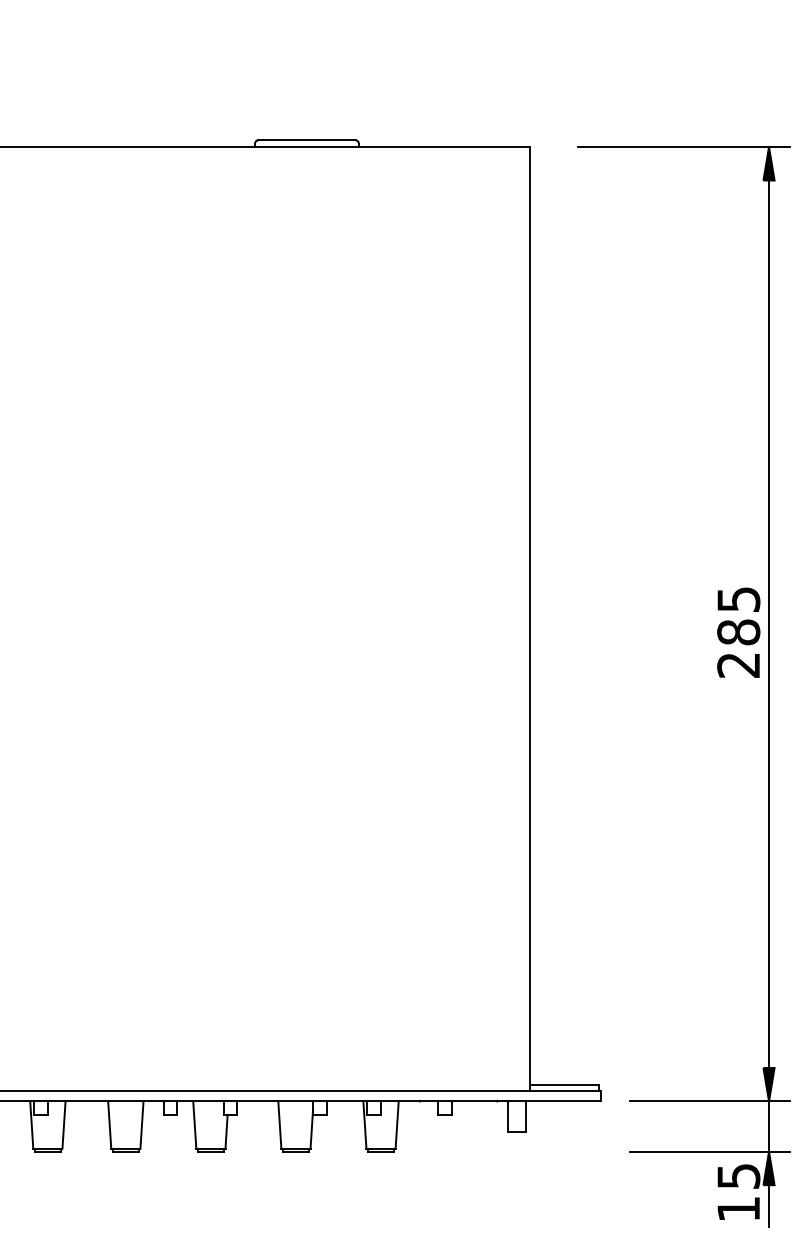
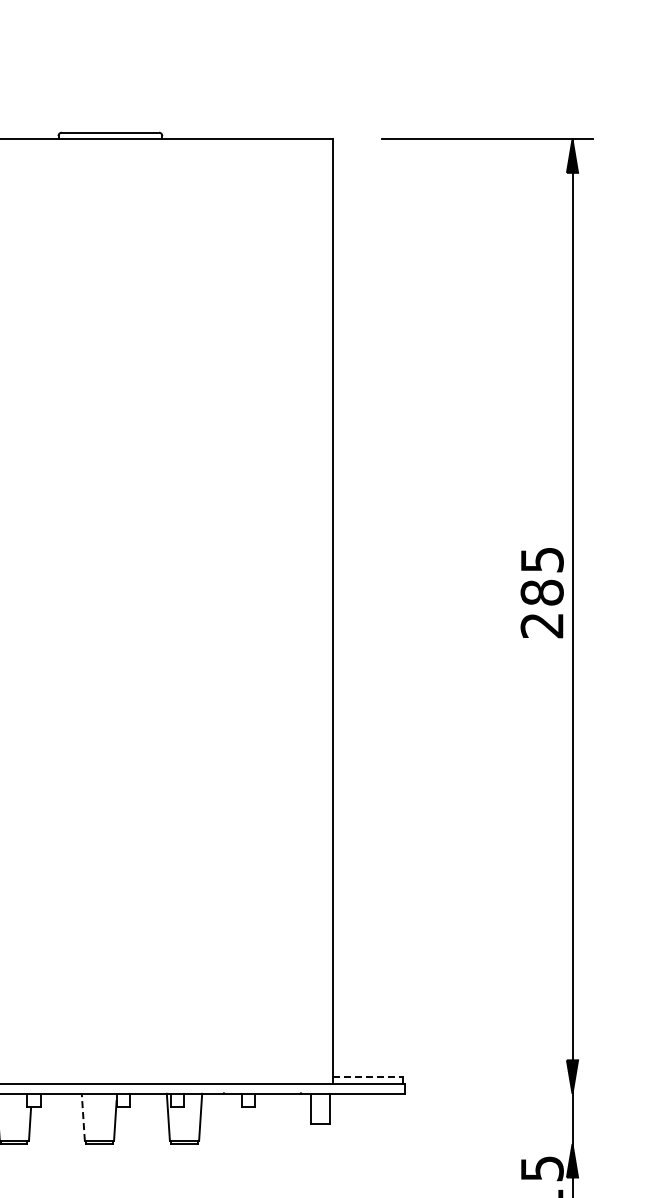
text: (738, 632) -> (541, 592), moved
line: (564, 1084) -> (367, 1076), solid -> dashed
line: (709, 1101) -> (512, 1093), removed
line: (279, 1125) -> (82, 1117), solid -> dashed
line: (709, 1151) -> (512, 1143), removed

